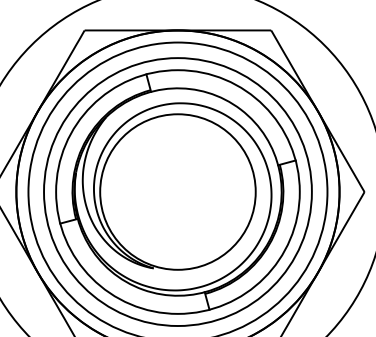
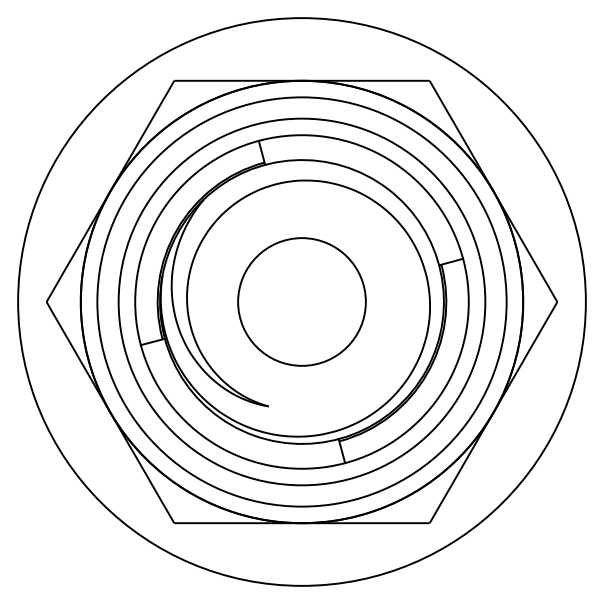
circle: (177, 191) -> (301, 301), size x0.6

